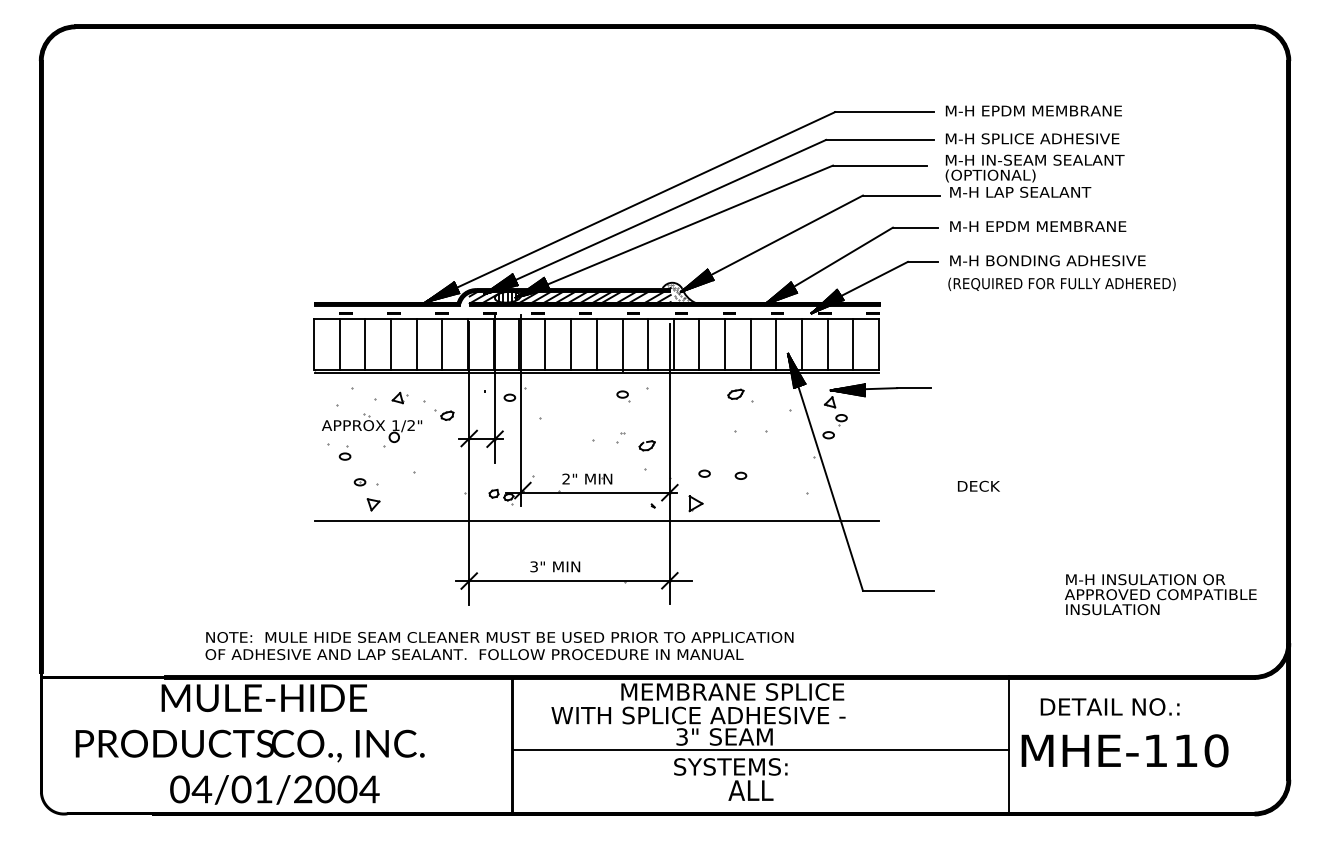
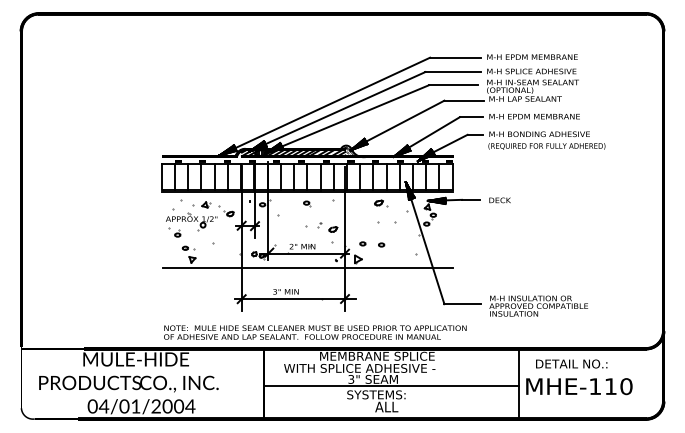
part: (624, 395) -> (307, 203), moved
text: (977, 486) -> (499, 200), moved
text: (1160, 593) -> (538, 305), moved
text: (499, 645) -> (315, 332), moved

